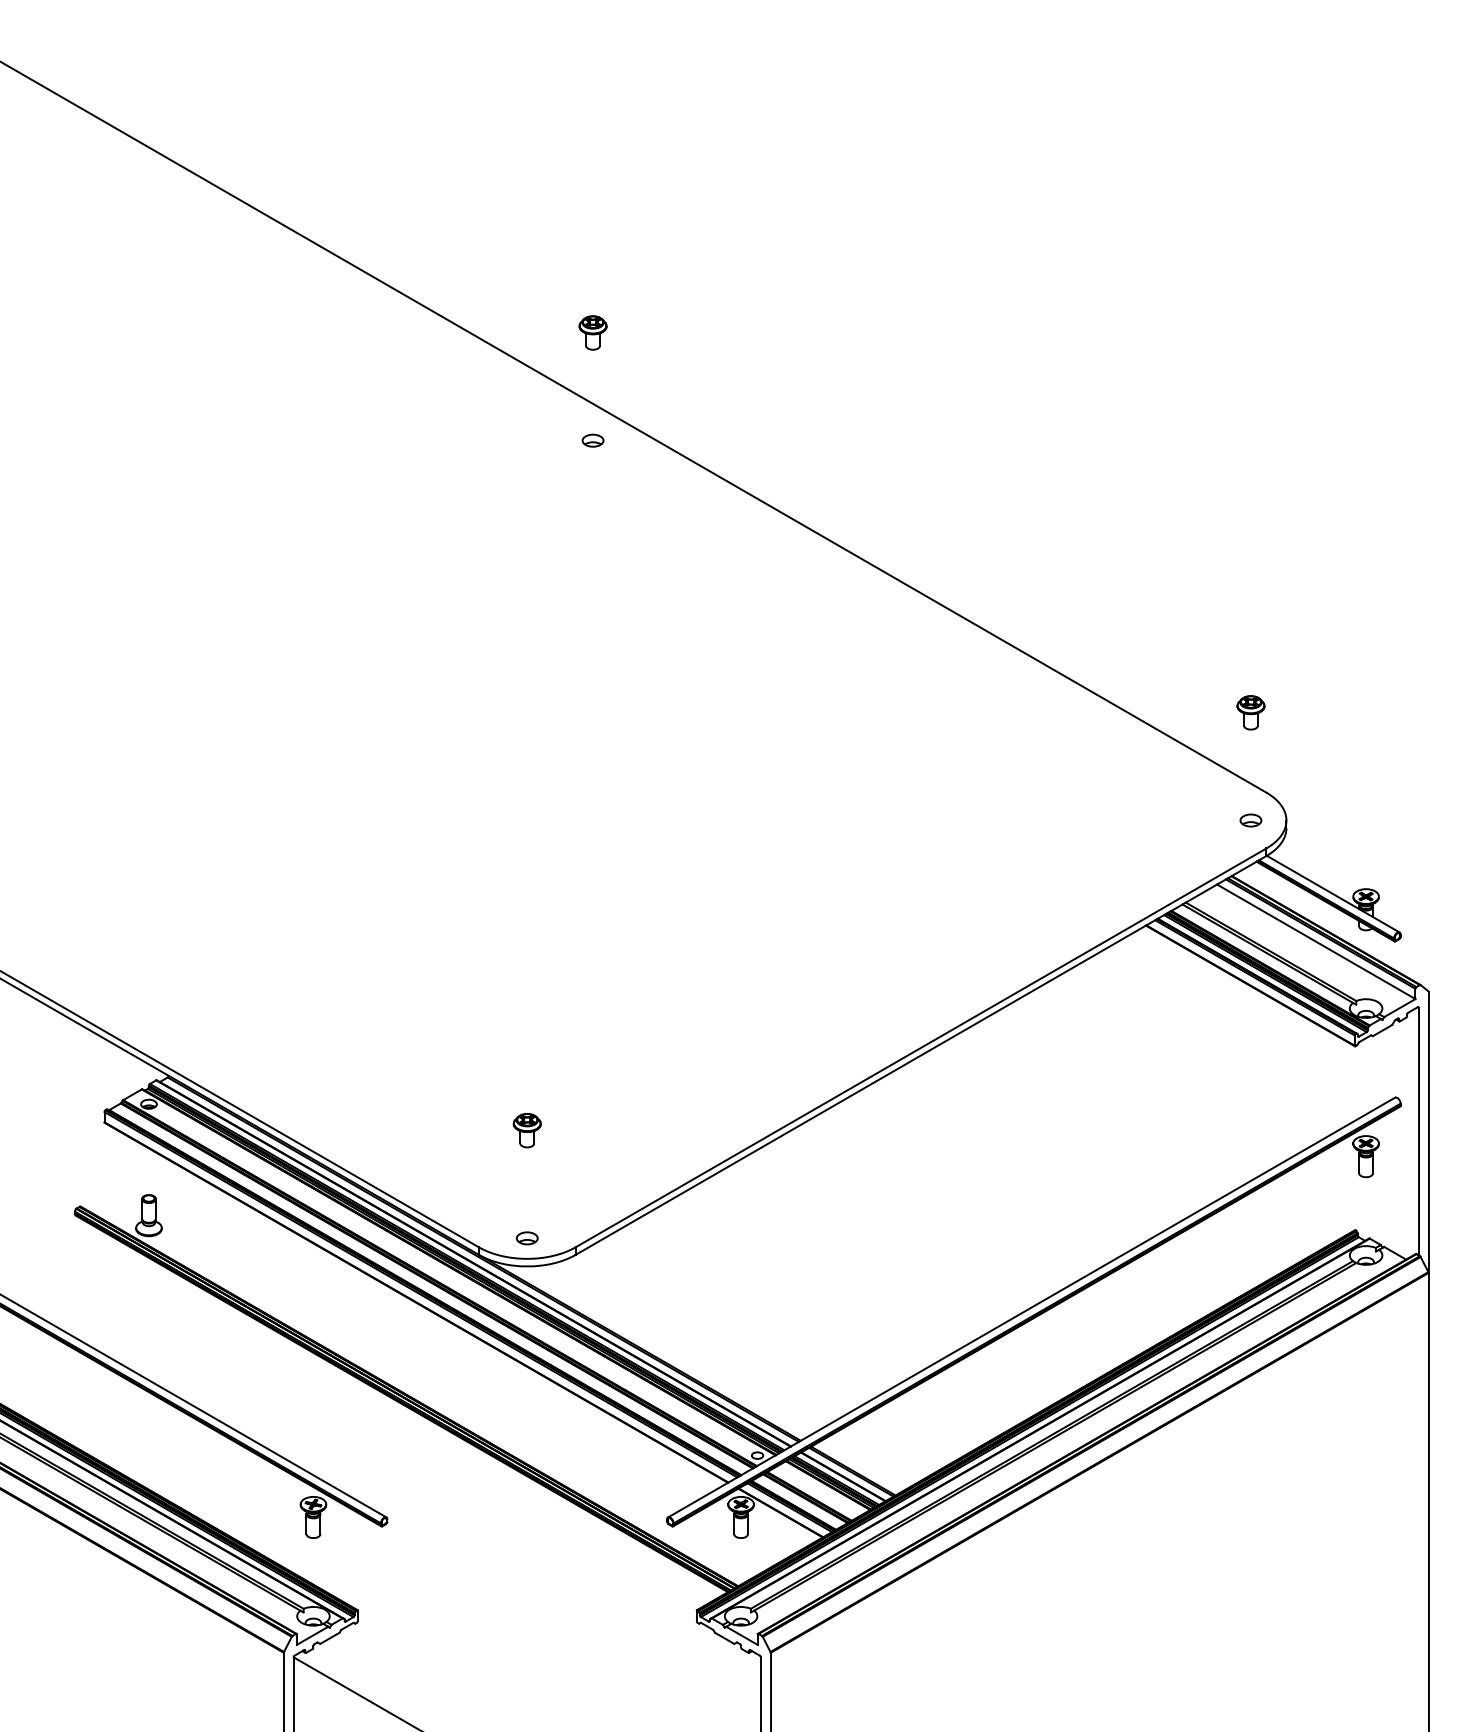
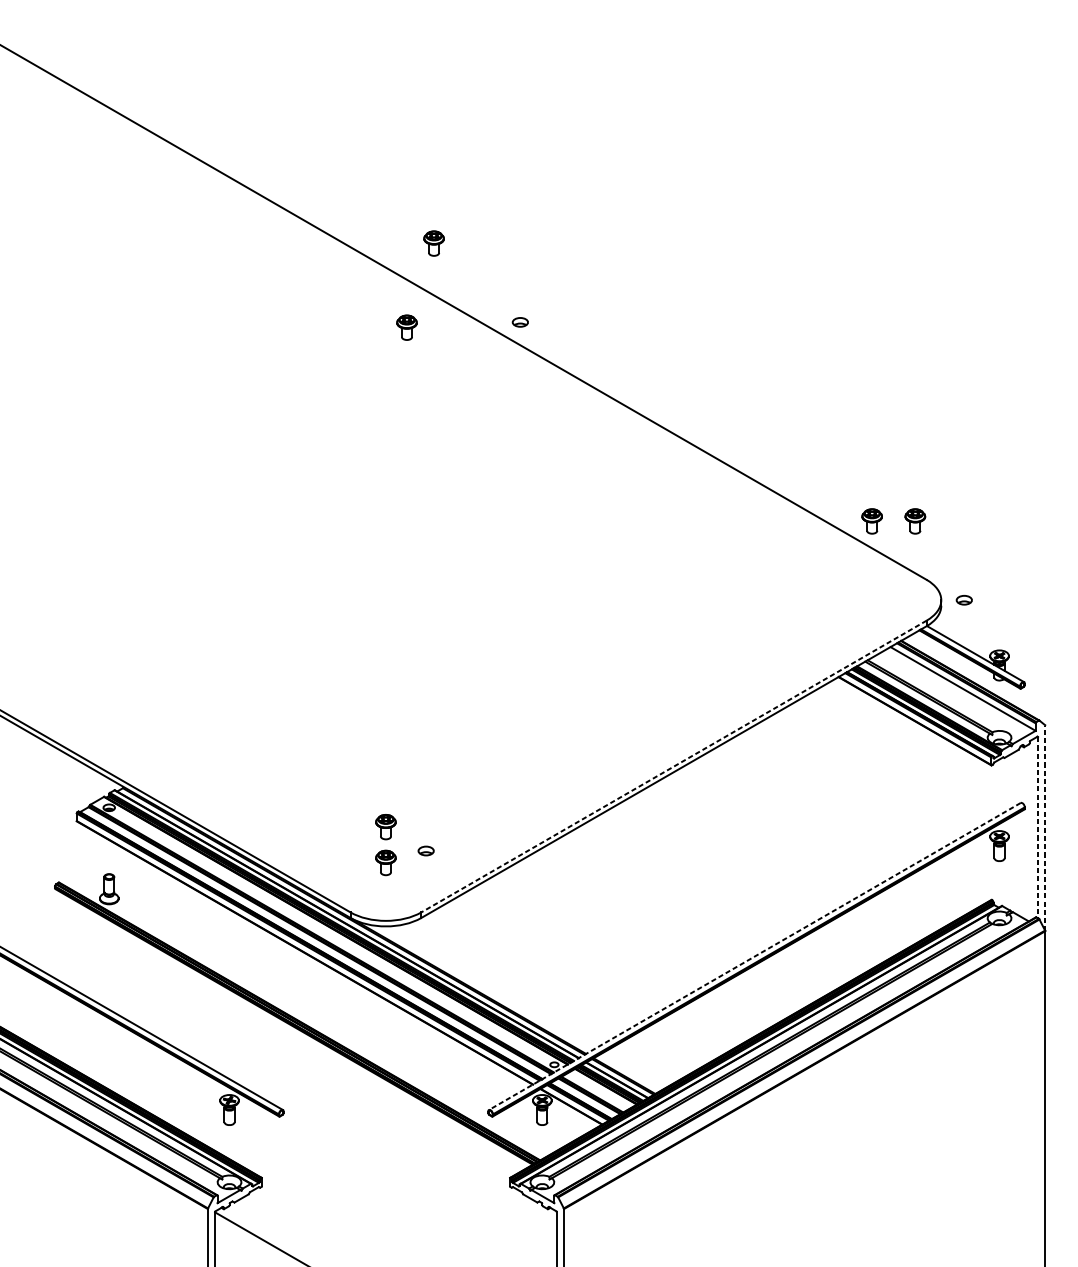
part: (592, 440) -> (519, 322), moved
part: (555, 447) -> (406, 327), added
part: (1191, 712) -> (871, 521), added
part: (1250, 820) -> (964, 600), moved
line: (921, 1047) -> (674, 766), solid -> dashed
line: (1418, 1131) -> (1037, 827), solid -> dashed
line: (1428, 1132) -> (1045, 828), solid -> dashed
part: (526, 1179) -> (385, 862), added
part: (526, 1238) -> (425, 851), moved
line: (1031, 1307) -> (754, 956), solid -> dashed

